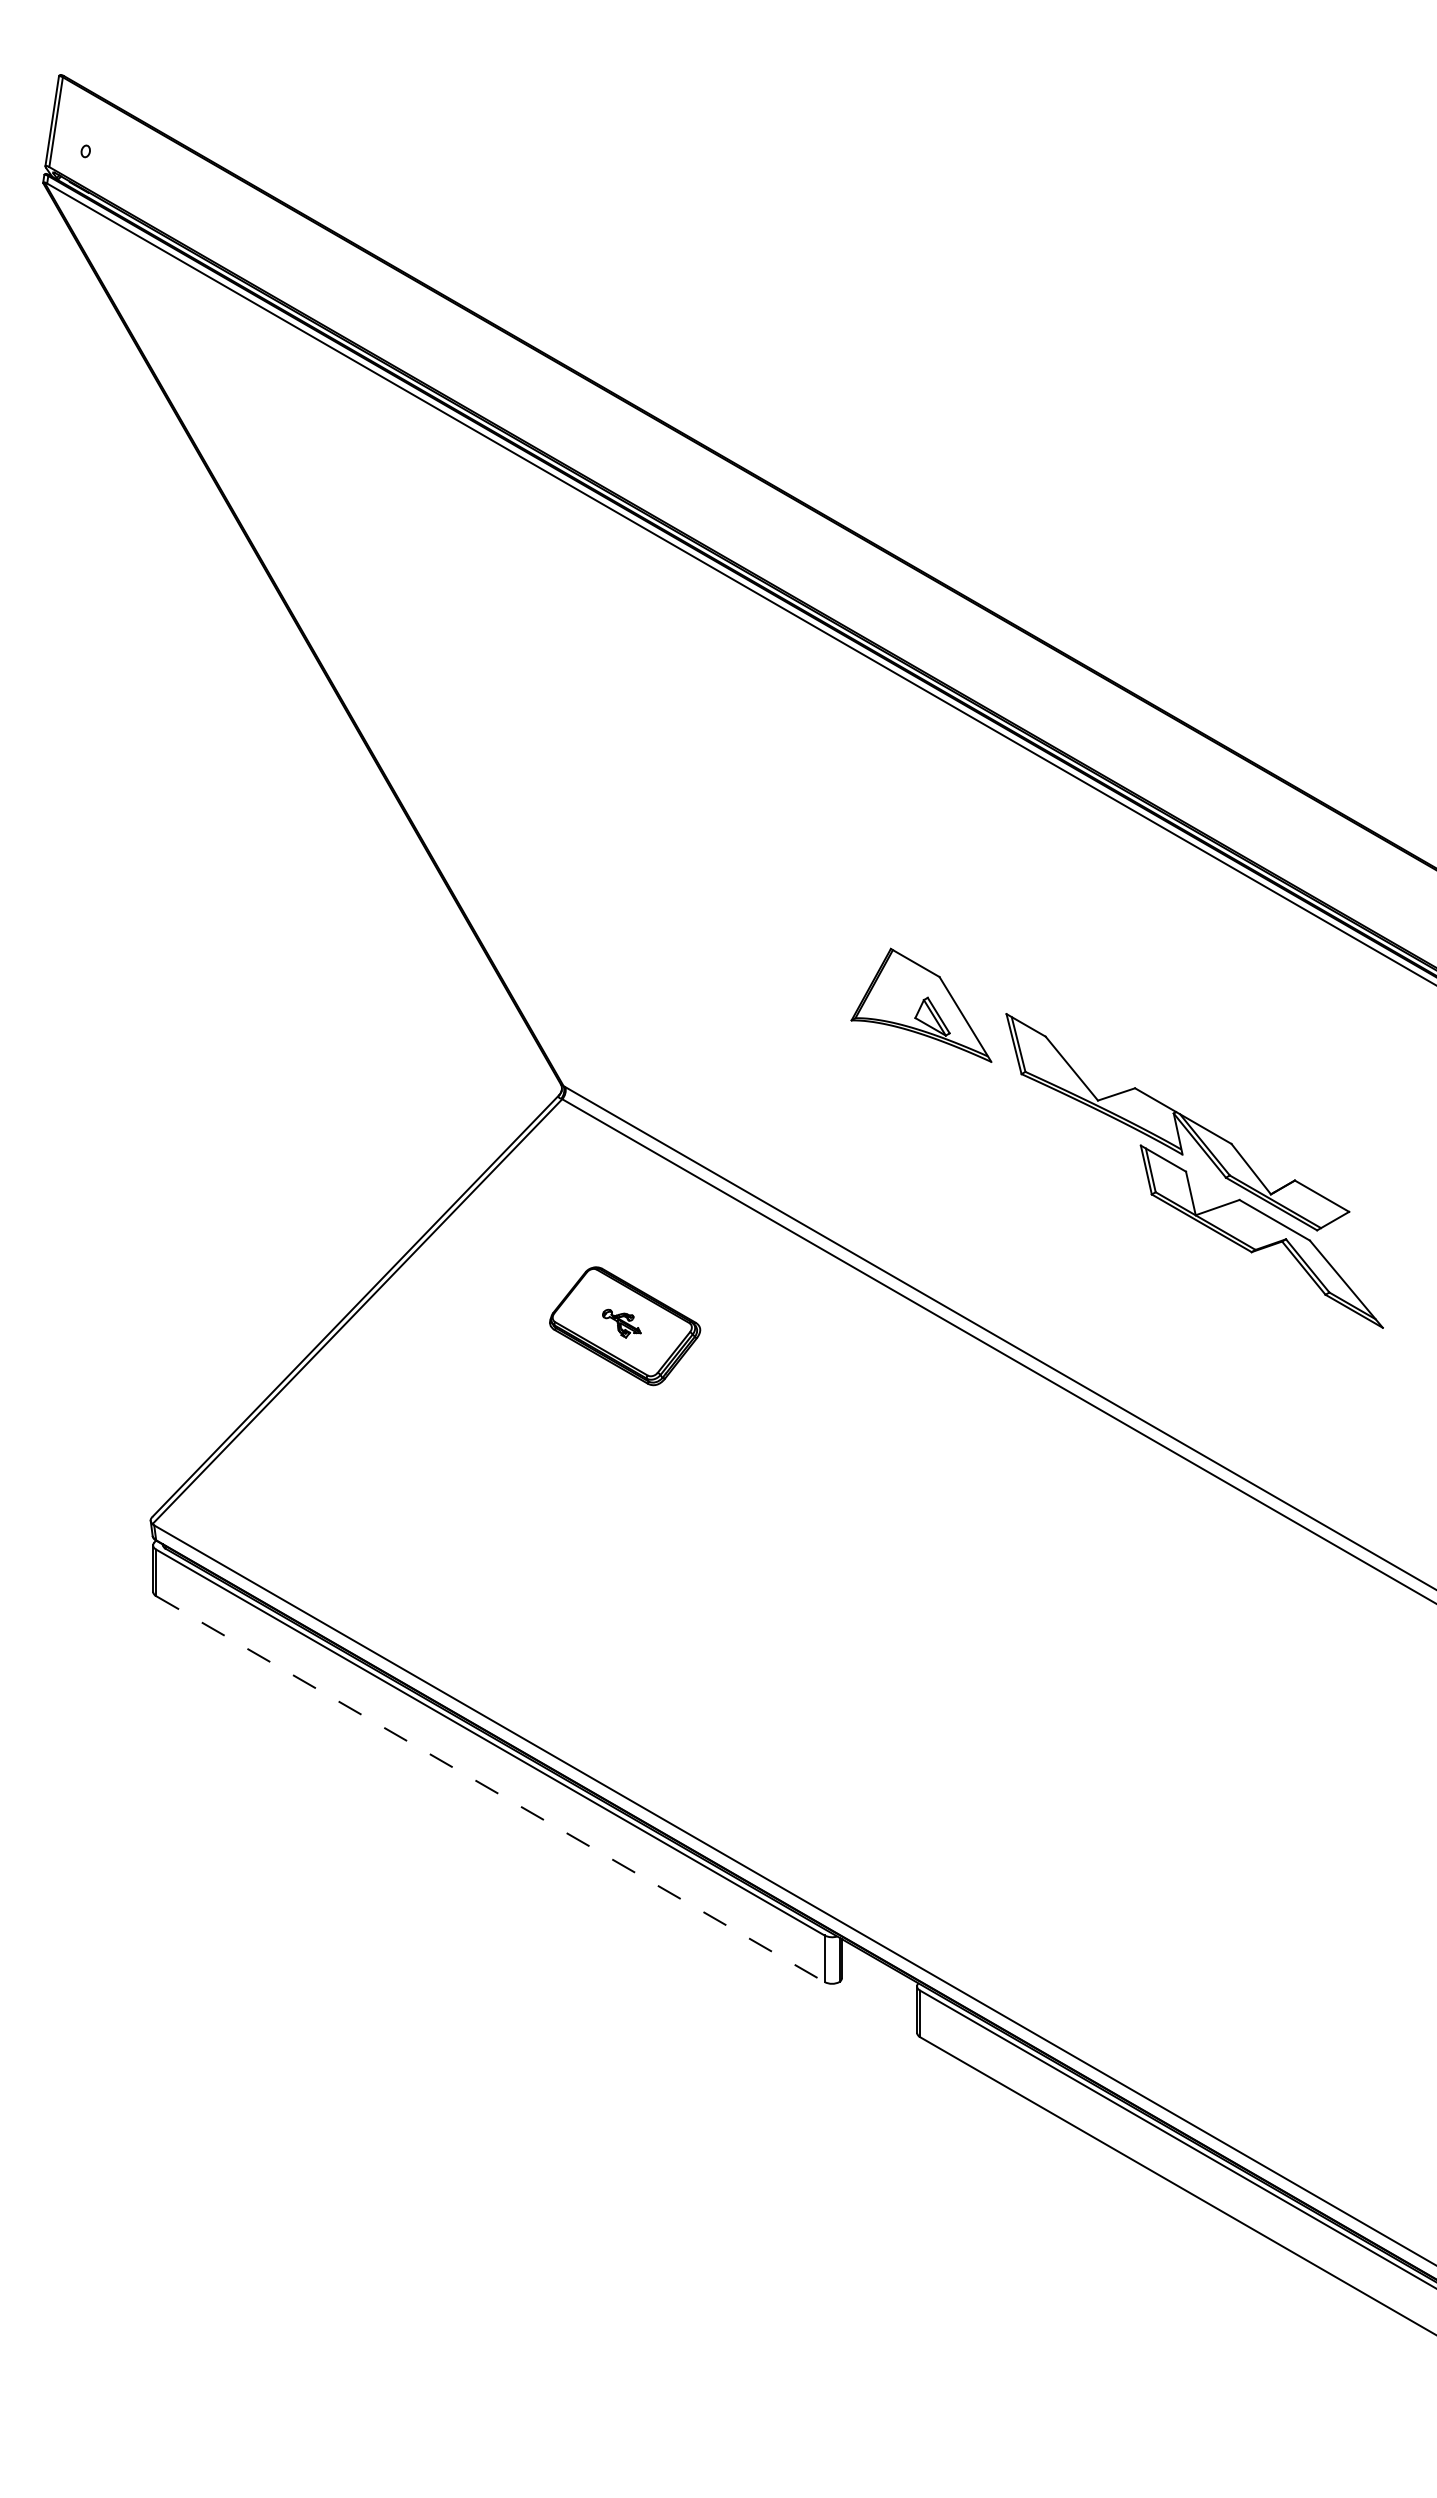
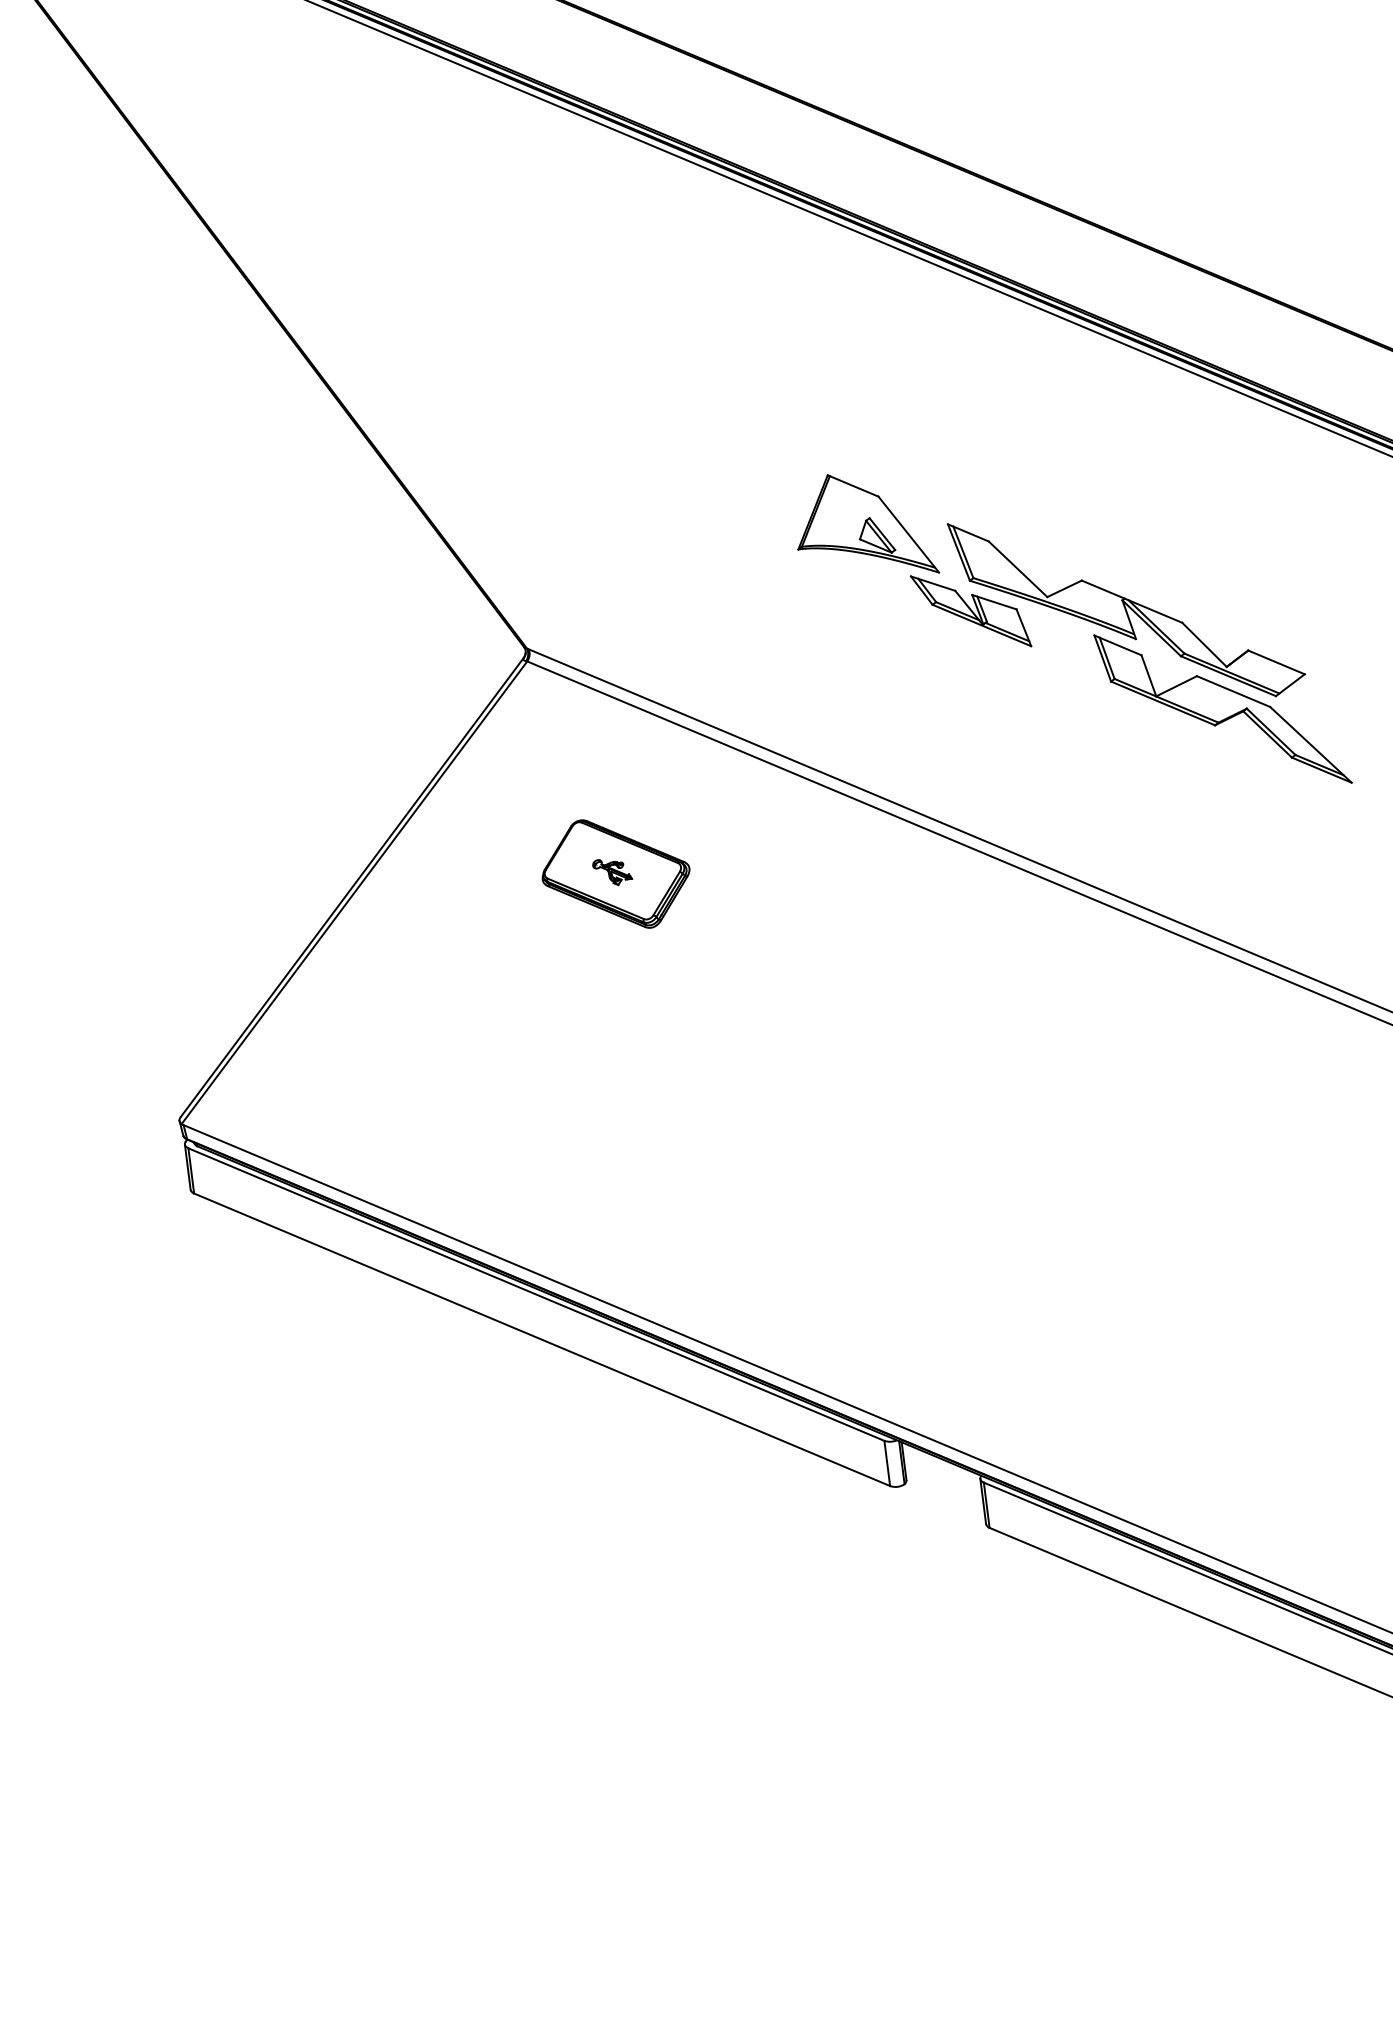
part: (1018, 1105) -> (970, 611), added
line: (490, 1789) -> (542, 1340), dashed -> solid

